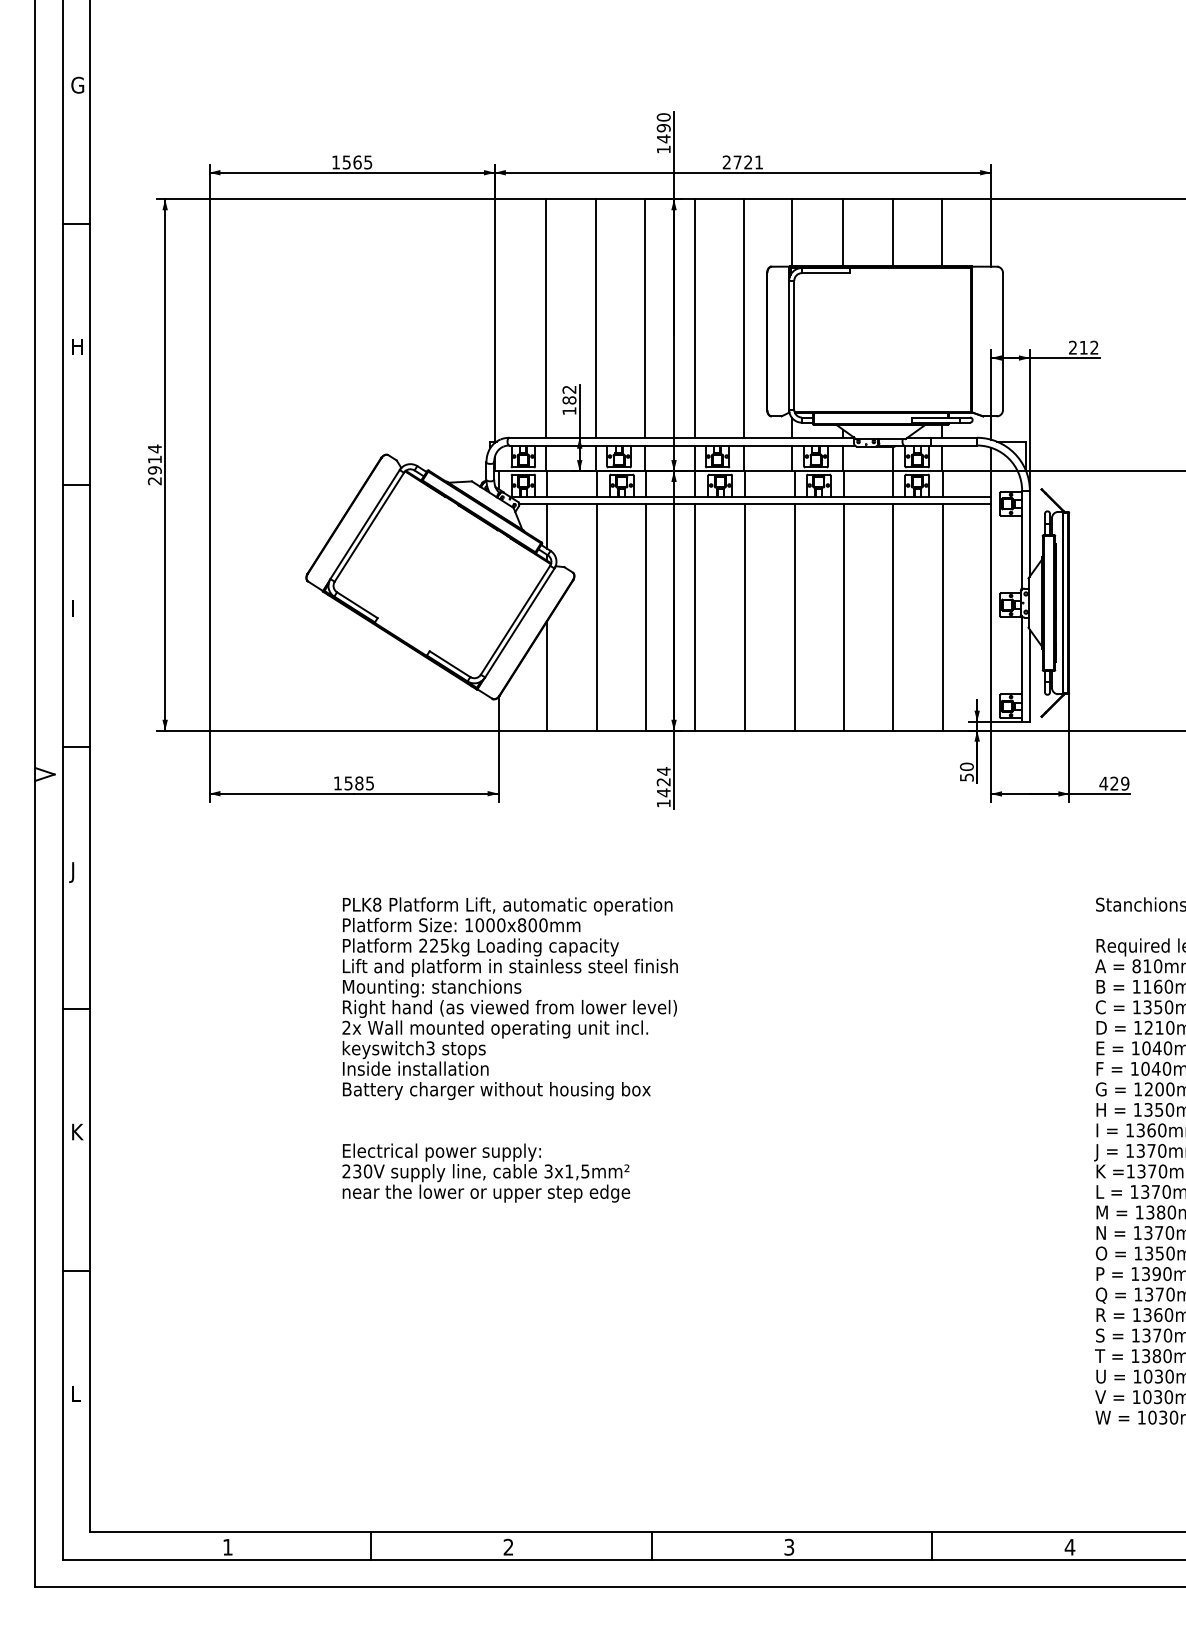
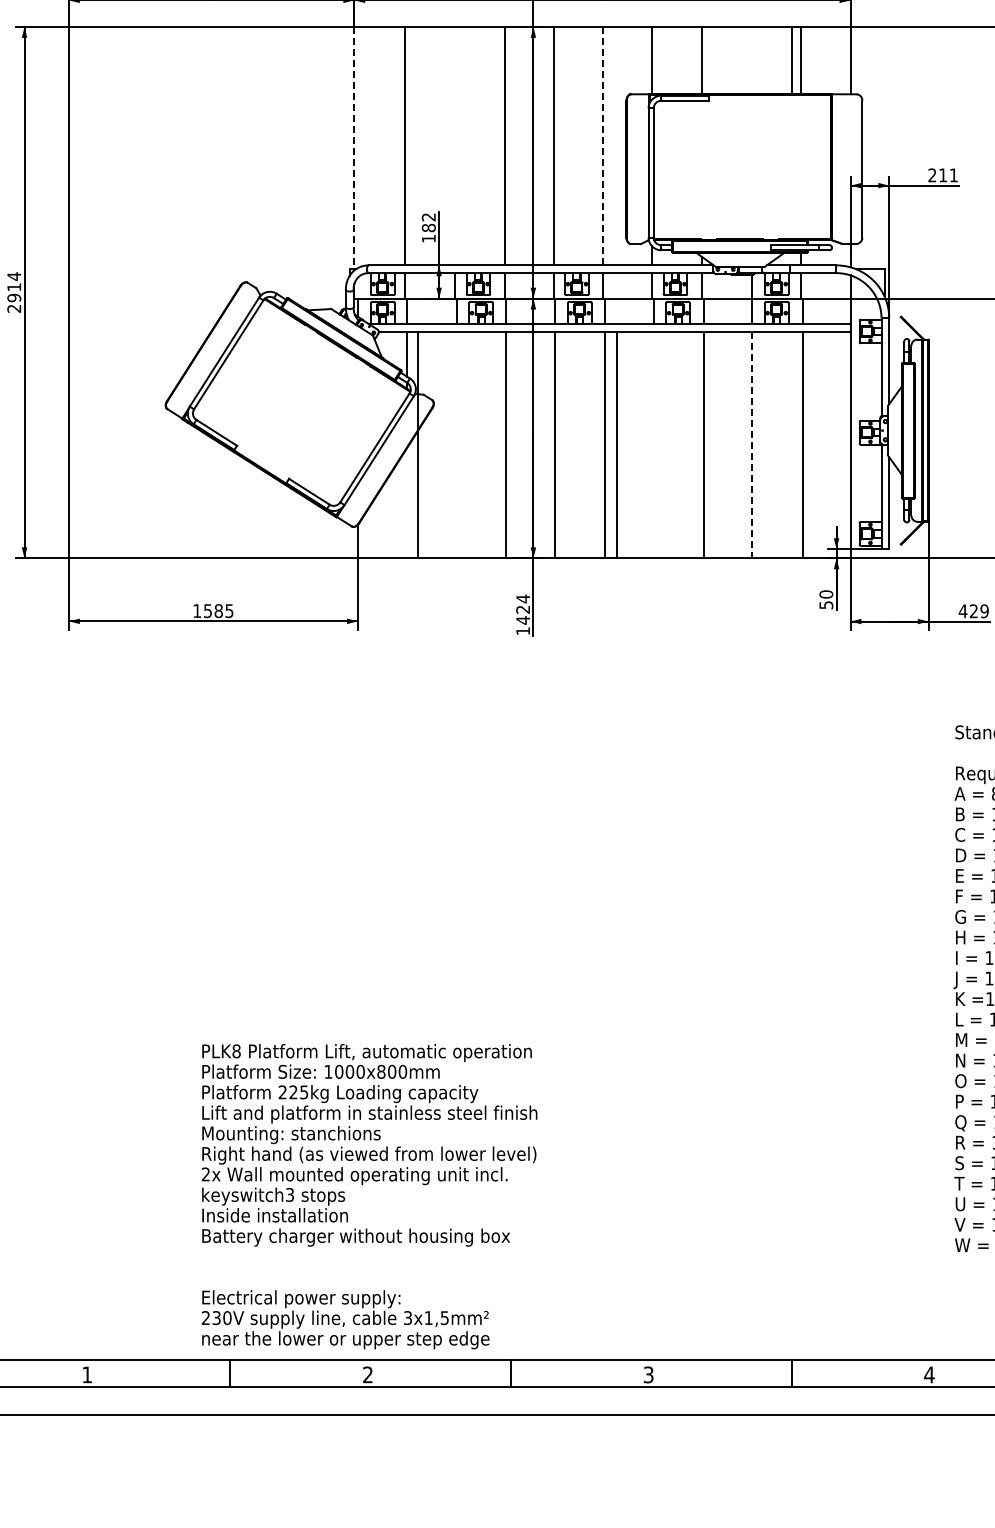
line: (892, 232) -> (791, 60), moved
line: (595, 318) -> (454, 146), removed
line: (743, 319) -> (602, 147), solid -> dashed
line: (494, 321) -> (353, 149), solid -> dashed
text: (1094, 347) -> (953, 175), 212 -> 211
line: (597, 617) -> (417, 445), moved
line: (794, 617) -> (616, 445), moved
line: (892, 618) -> (751, 446), solid -> dashed
line: (547, 675) -> (406, 503), removed
text: (509, 1049) -> (368, 1196), moved

